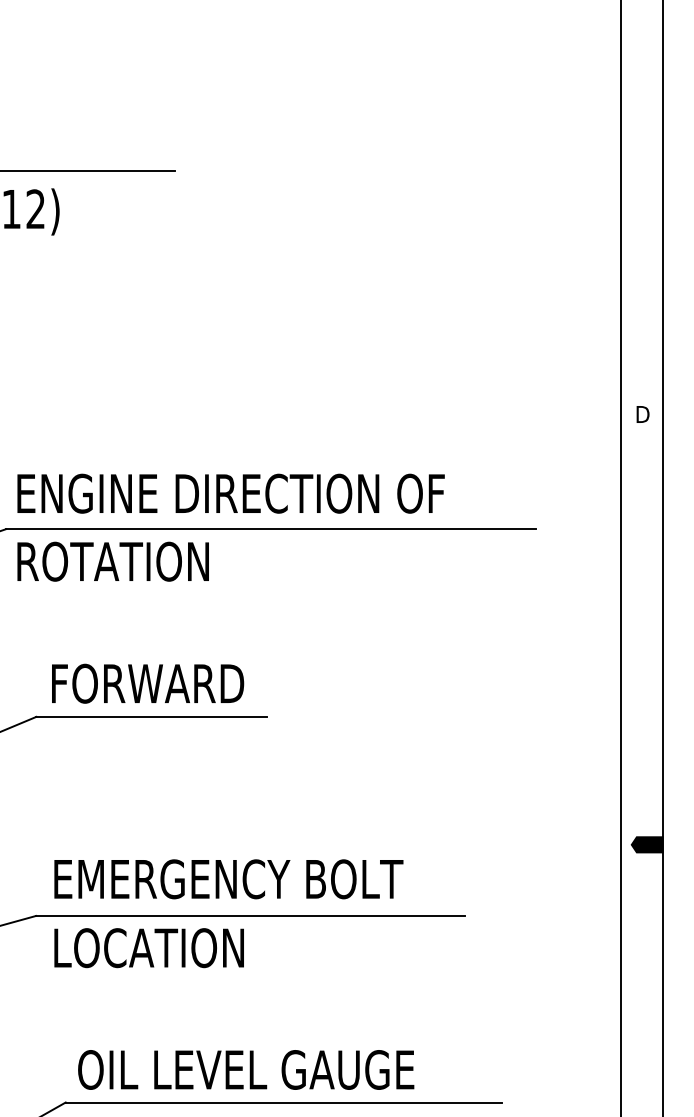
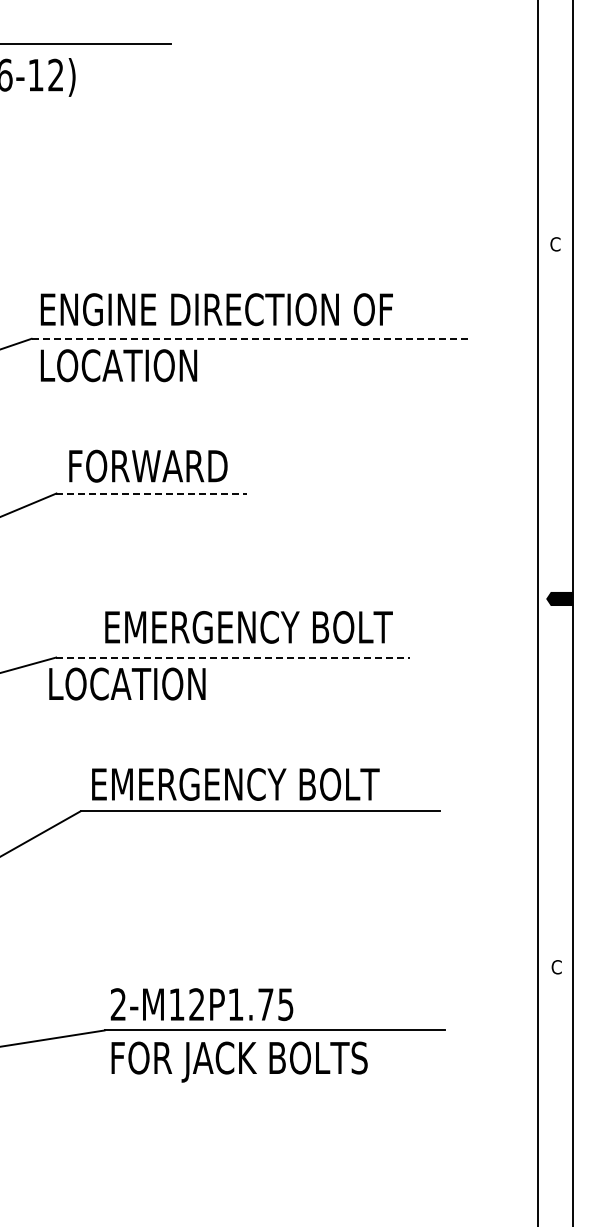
text: (641, 414) -> (555, 244), D -> C
line: (271, 528) -> (250, 338), solid -> dashed
text: (115, 561) -> (121, 365), ROTATION -> LOCATION
line: (152, 716) -> (152, 493), solid -> dashed
text: (228, 879) -> (248, 627), moved
line: (250, 915) -> (232, 657), solid -> dashed
text: (149, 947) -> (127, 683), moved
text: (252, 1069) -> (234, 784), OIL LEVEL GAUGE -> EMERGENCY BOLT

